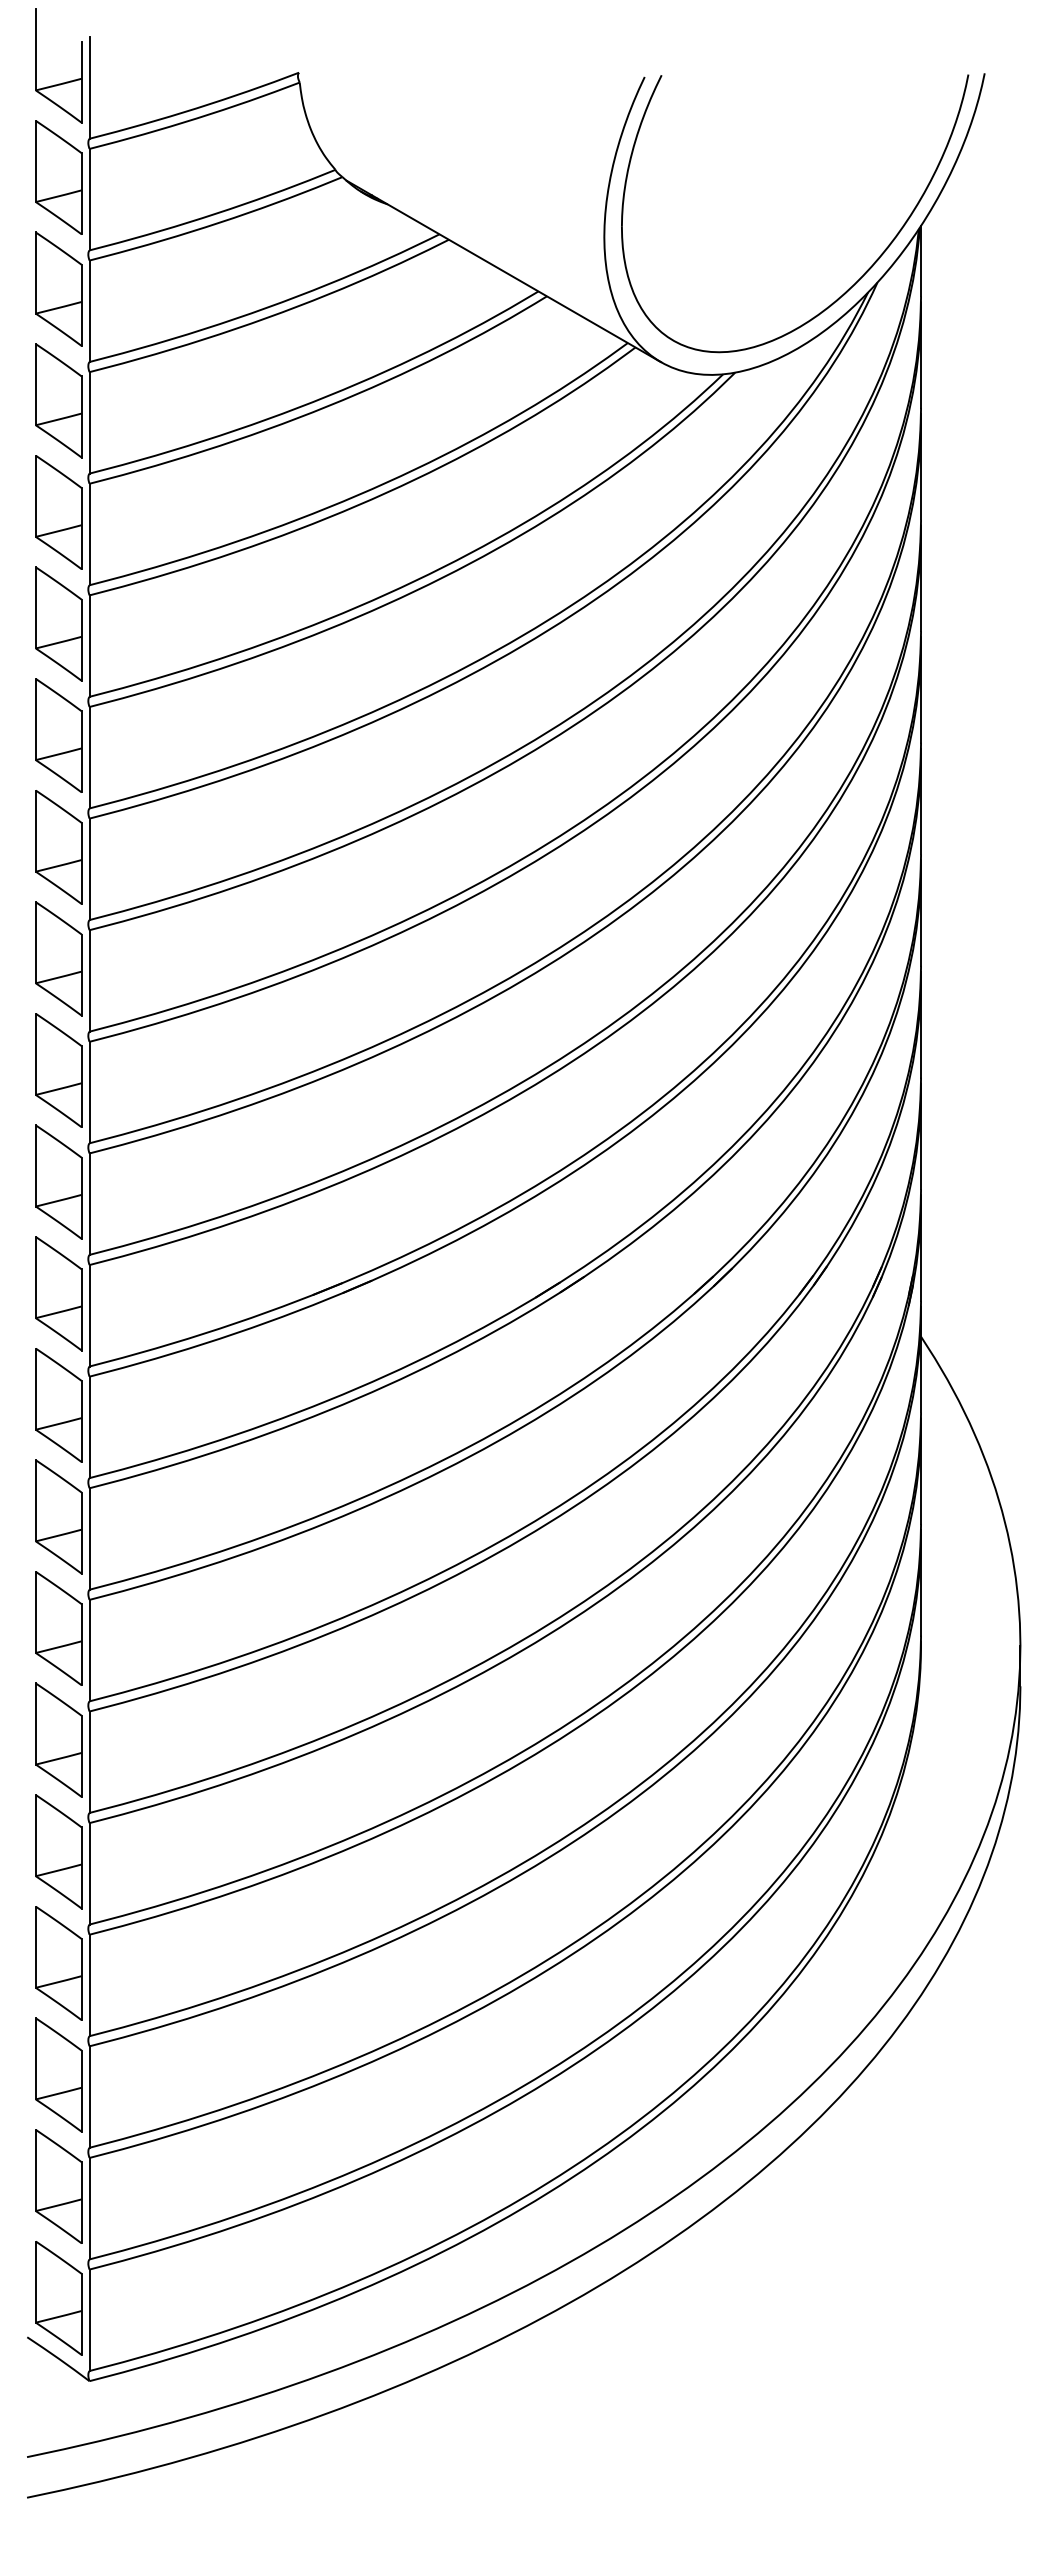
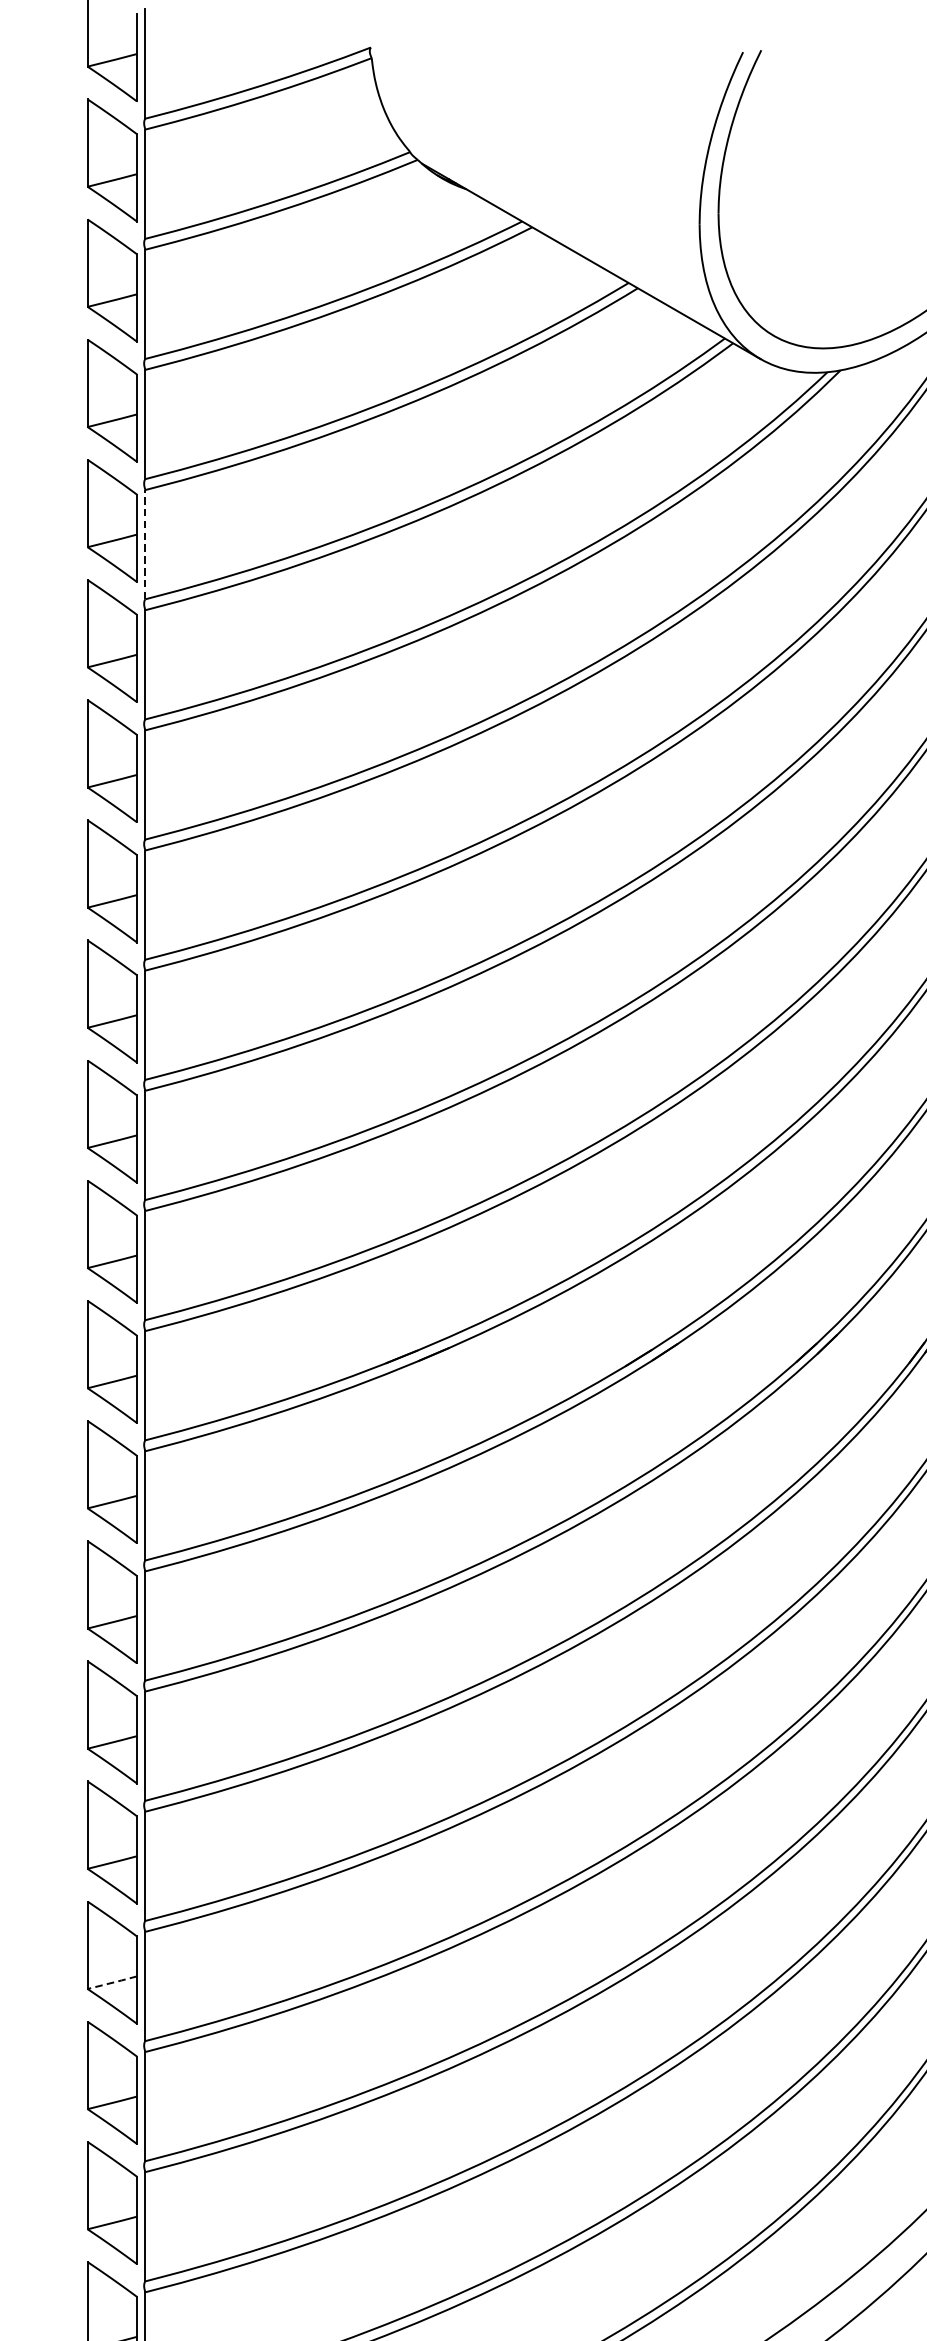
line: (89, 534) -> (145, 544), solid -> dashed
line: (58, 1870) -> (112, 1982), solid -> dashed

